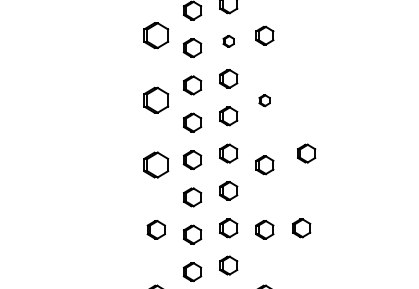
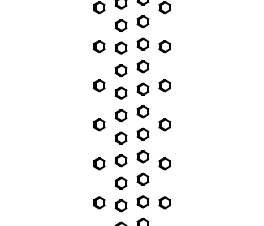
part: (156, 35) -> (99, 85), size x0.71
part: (227, 40) -> (142, 88), size x1.67
part: (156, 100) -> (99, 124), size x0.71
part: (264, 100) -> (164, 124), size x1.67
part: (305, 153) -> (189, 156), removed
part: (156, 164) -> (99, 163), size x0.71
part: (300, 227) -> (186, 201), removed

